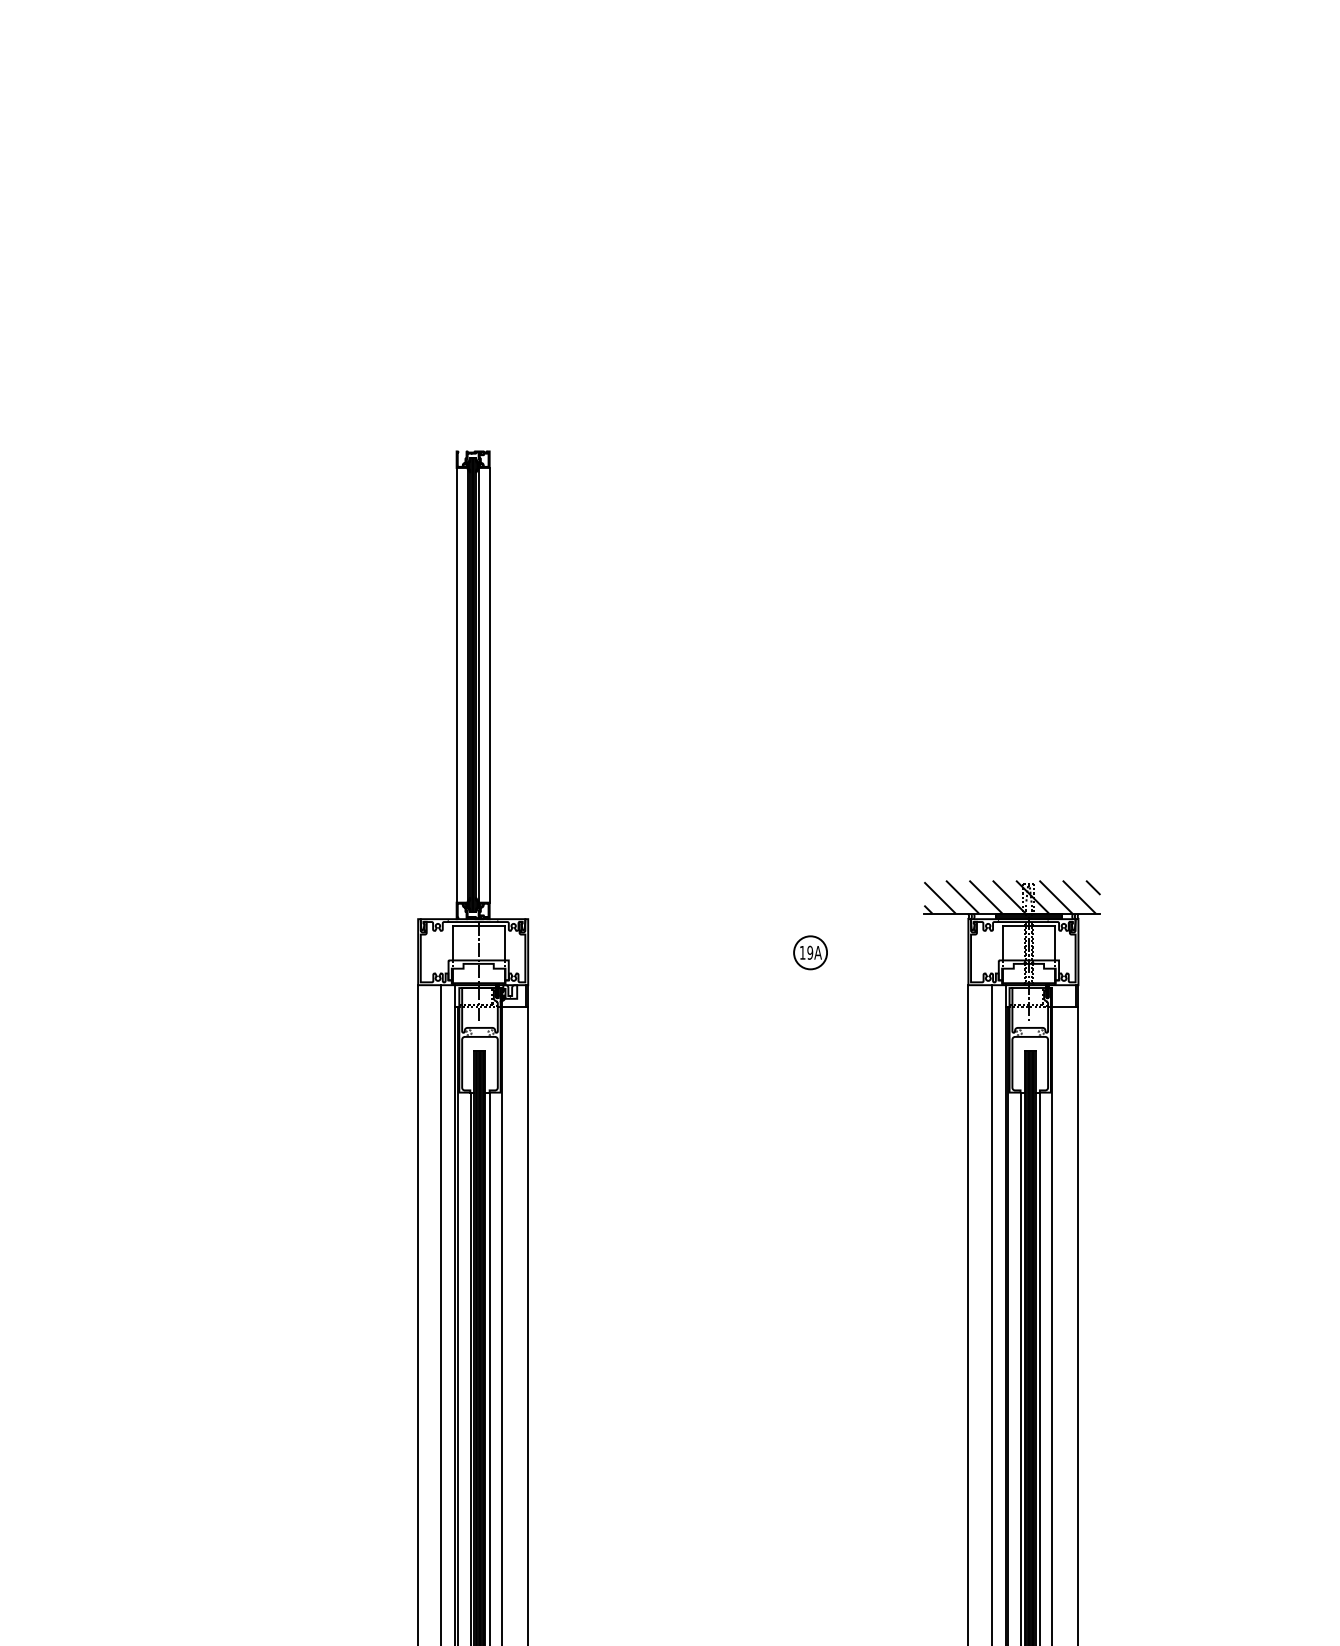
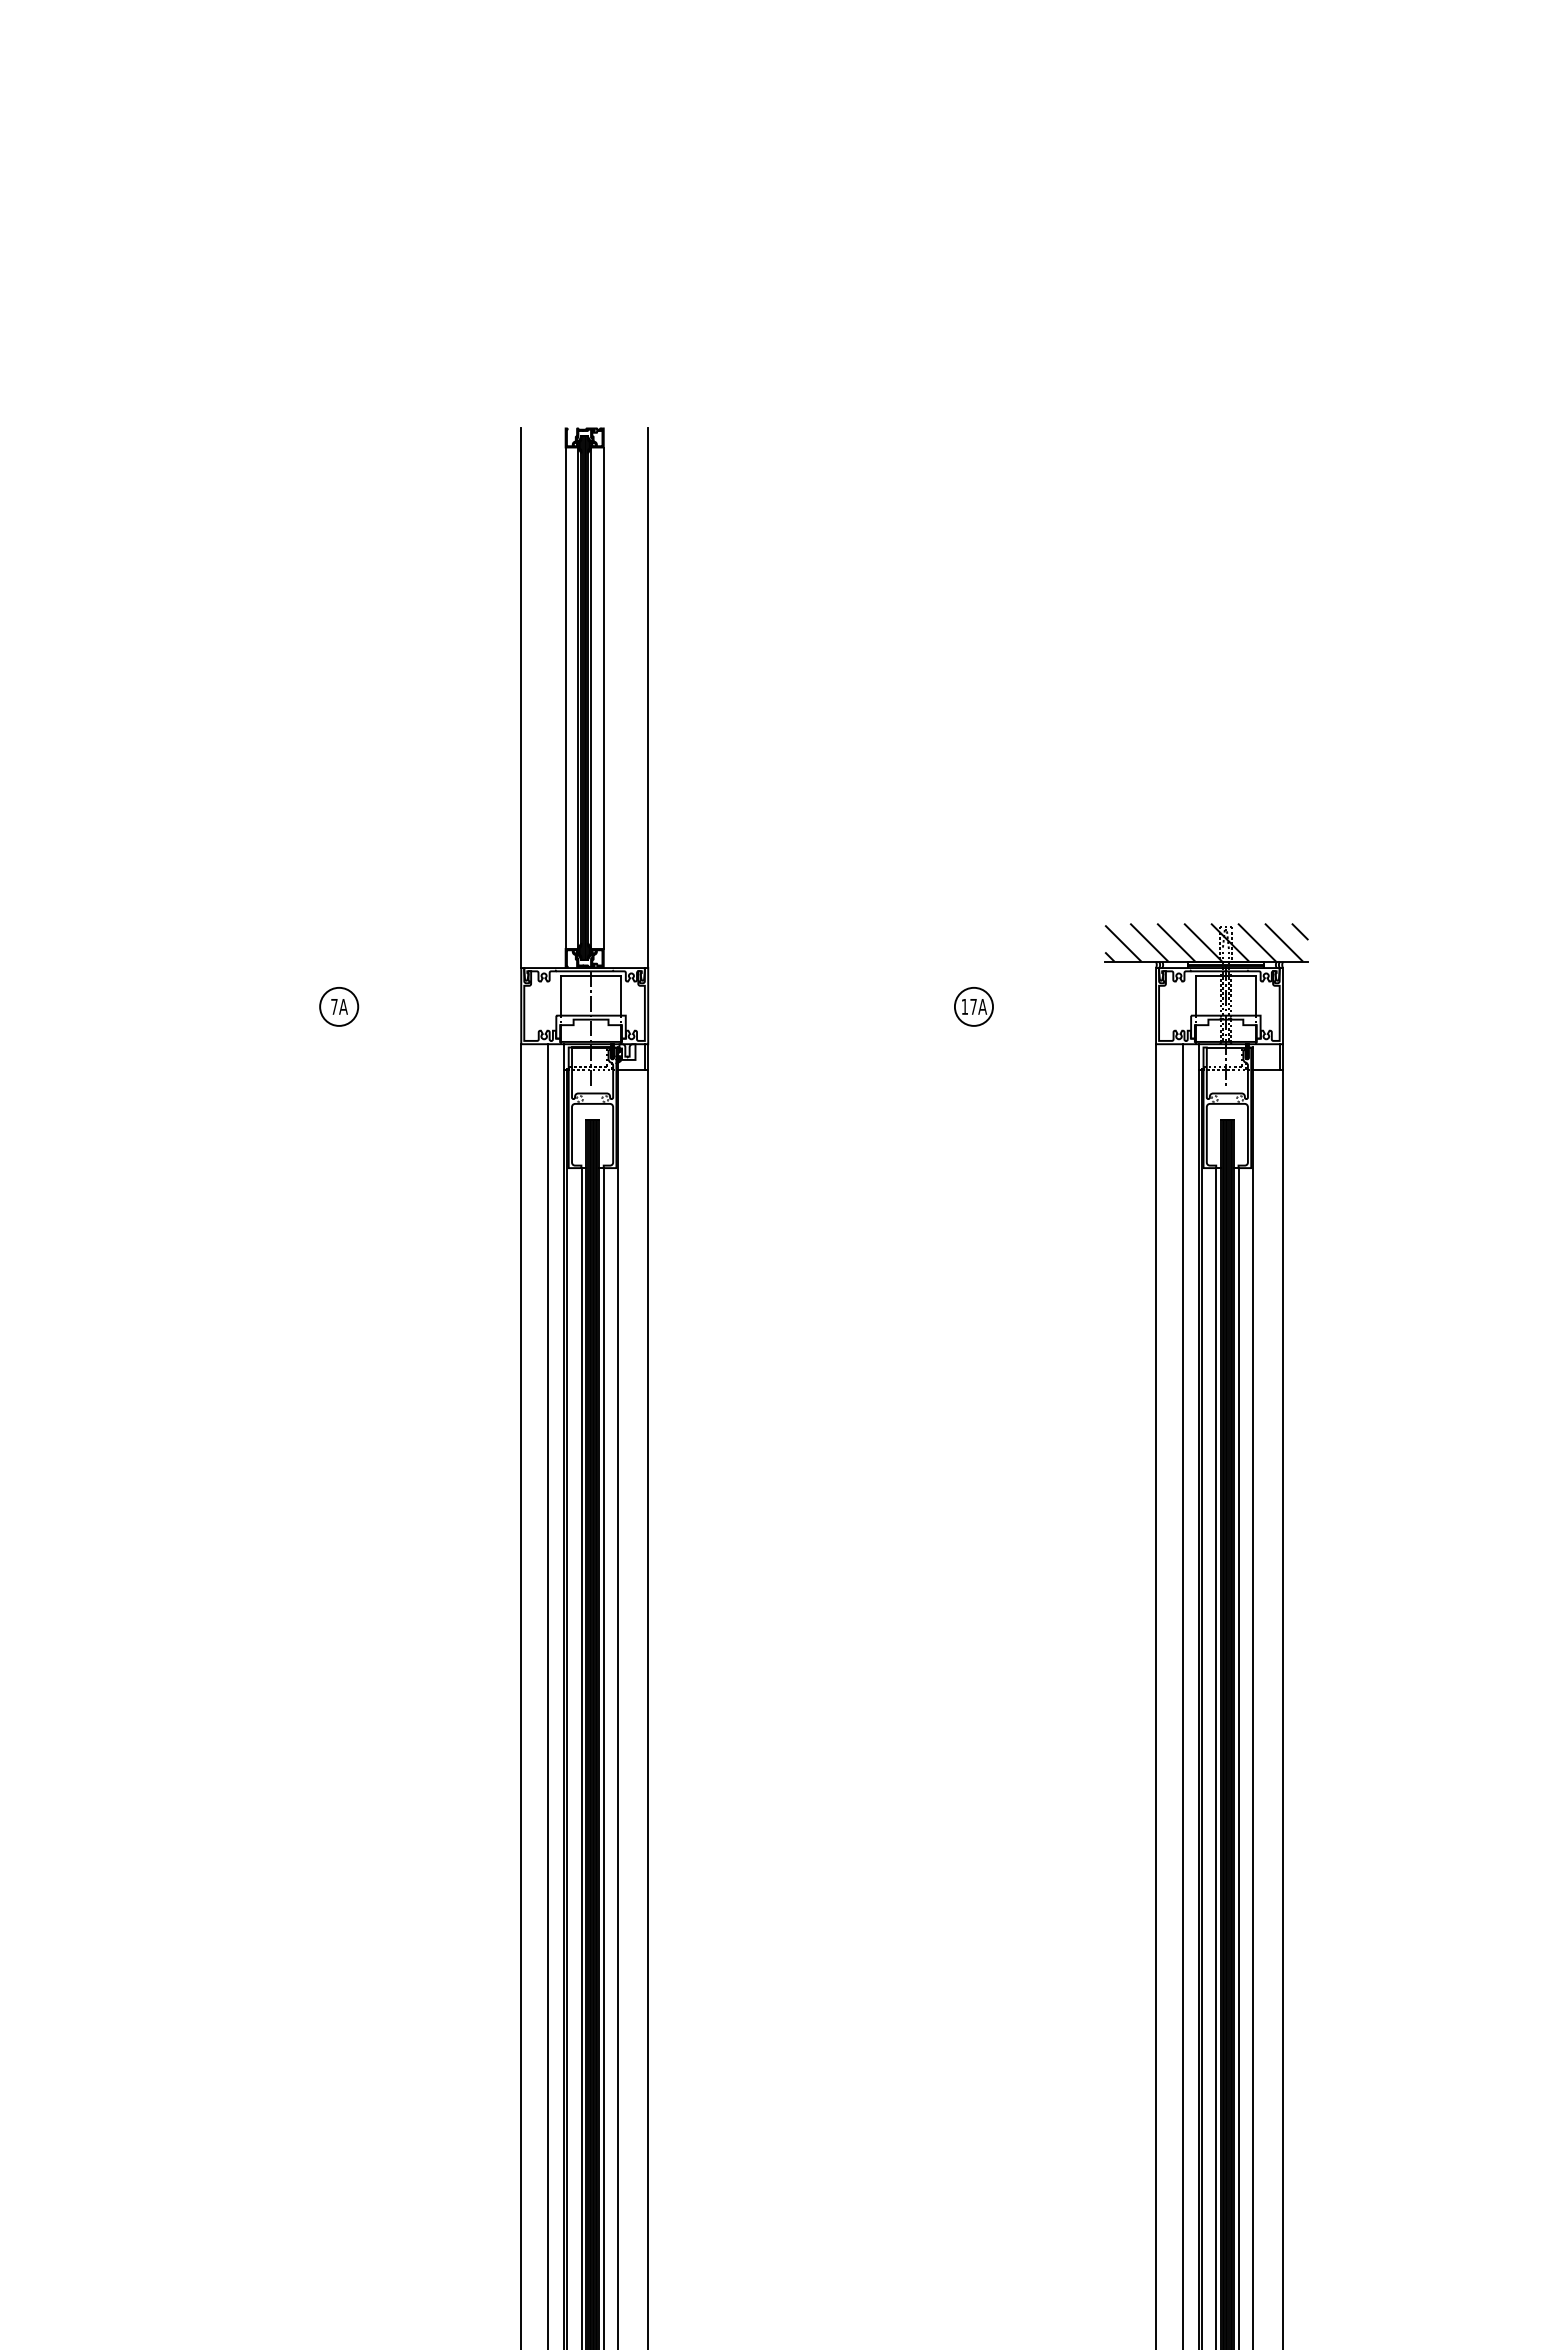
line: (418, 685) -> (521, 698), added
line: (528, 685) -> (648, 698), added
part: (260, 952) -> (339, 1006), added
text: (810, 952) -> (973, 1006), 19A -> 17A

